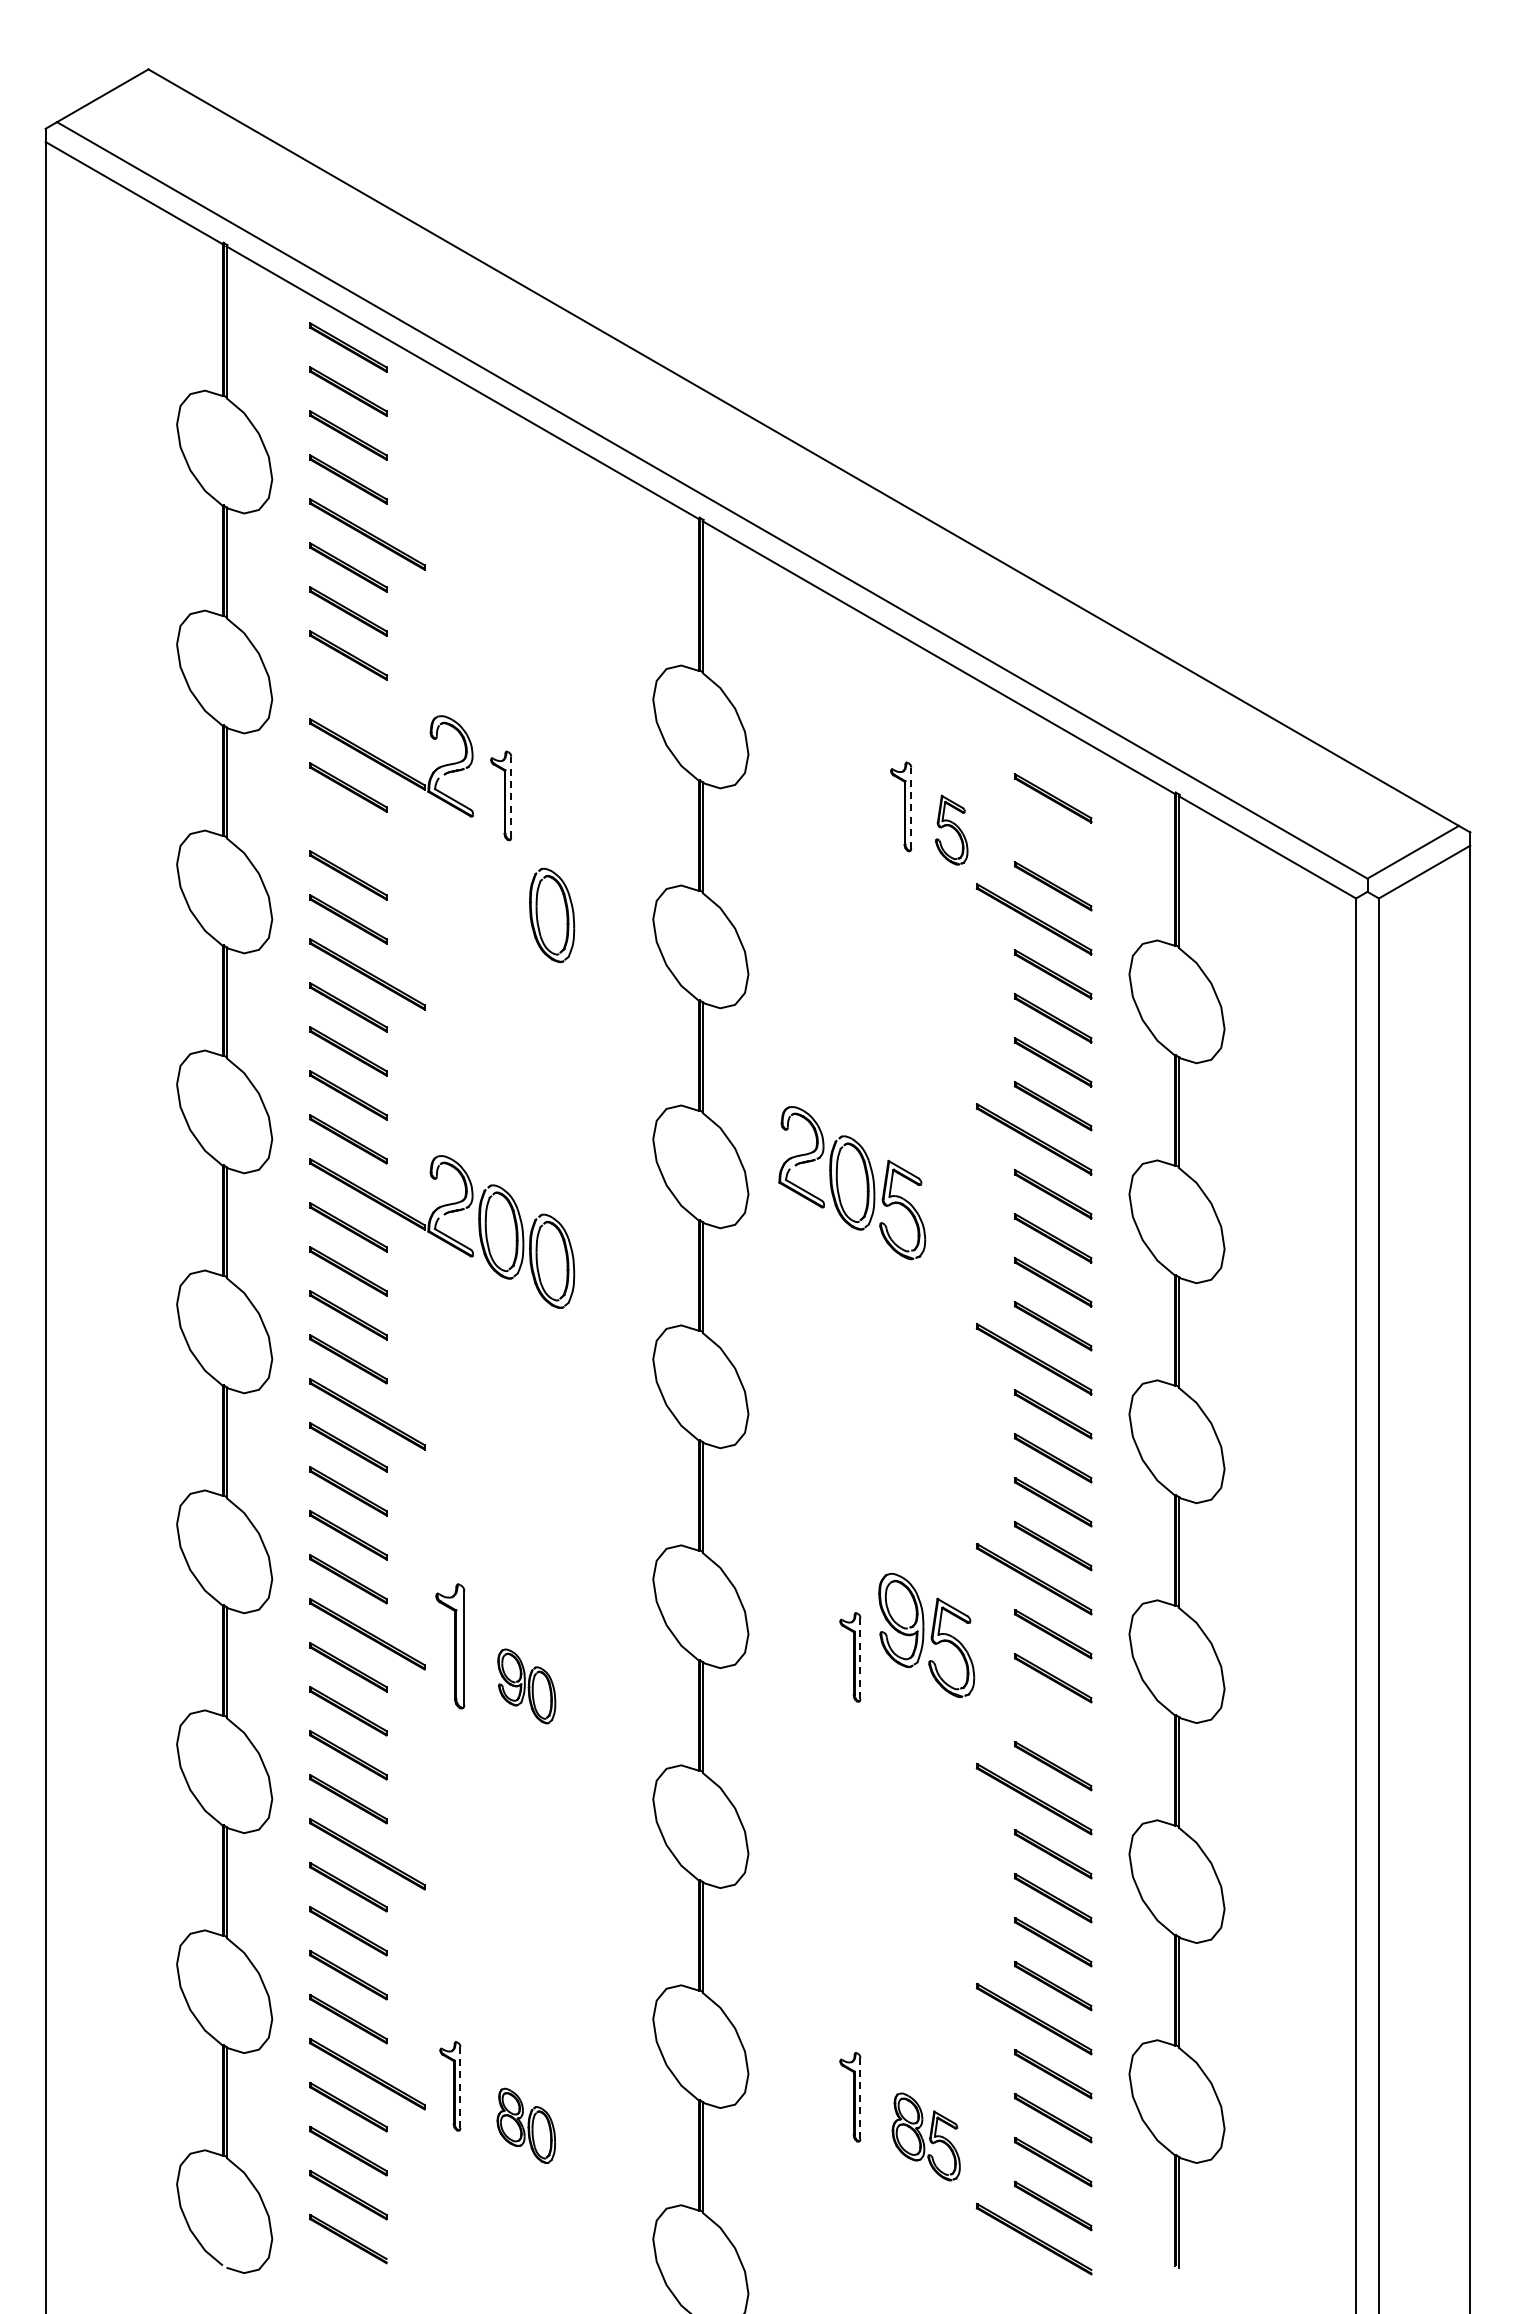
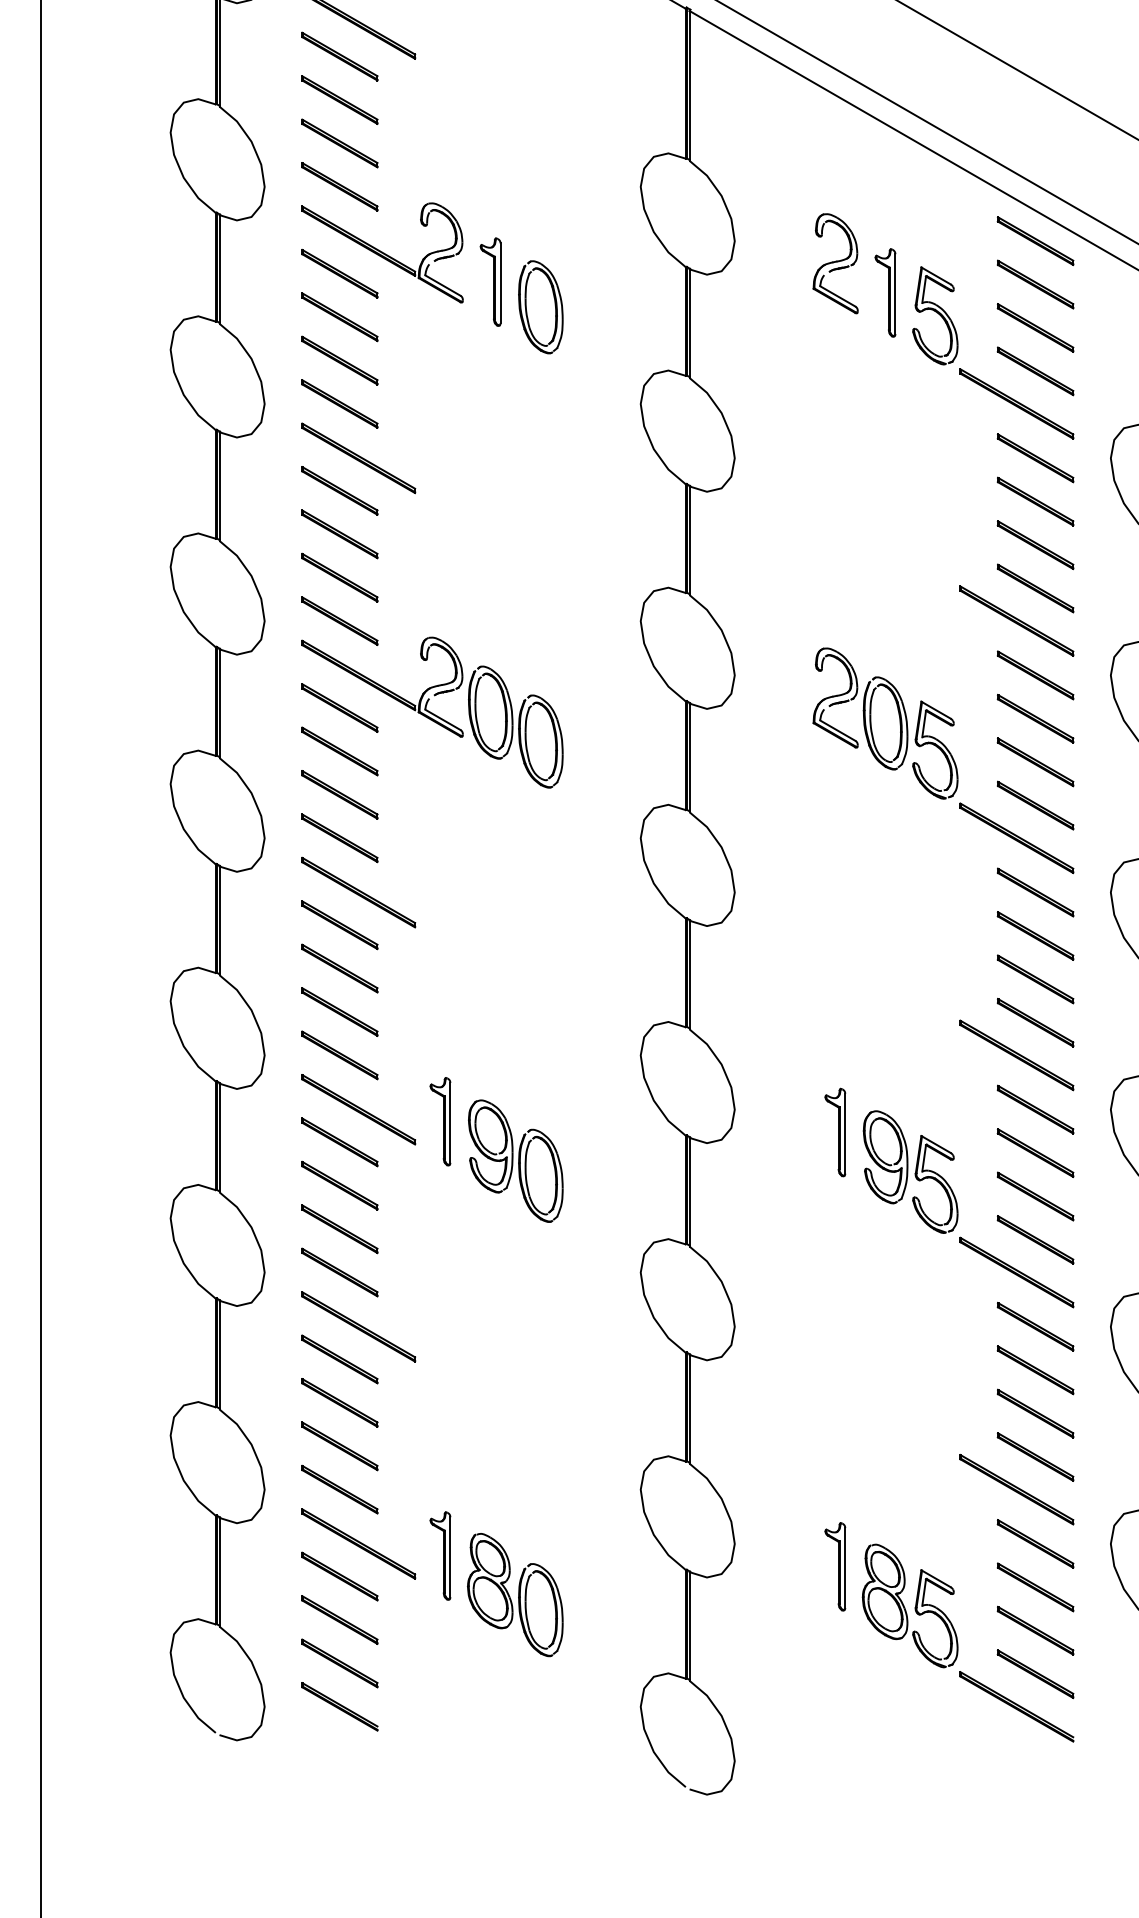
part: (348, 699) -> (339, 186), added
part: (1053, 754) -> (1035, 241), added
part: (850, 777) -> (835, 263), added
line: (511, 796) -> (500, 282), dashed -> solid
line: (911, 807) -> (895, 293), dashed -> solid
part: (951, 830) -> (935, 316), size x1.43
part: (348, 831) -> (339, 317), added
part: (1053, 842) -> (1035, 328), added
part: (552, 914) -> (541, 306), moved
part: (852, 1183) -> (885, 723), moved
part: (926, 1635) -> (910, 1172), moved
part: (450, 1646) -> (440, 1121), size x0.71
line: (860, 1658) -> (845, 1133), dashed -> solid
part: (526, 1686) -> (515, 1161), size x1.67
part: (1053, 1722) -> (1035, 1196), added
line: (460, 2087) -> (450, 1557), dashed -> solid
line: (860, 2097) -> (845, 1567), dashed -> solid
part: (526, 2125) -> (515, 1594), size x1.67
part: (926, 2136) -> (910, 1605), size x1.43

